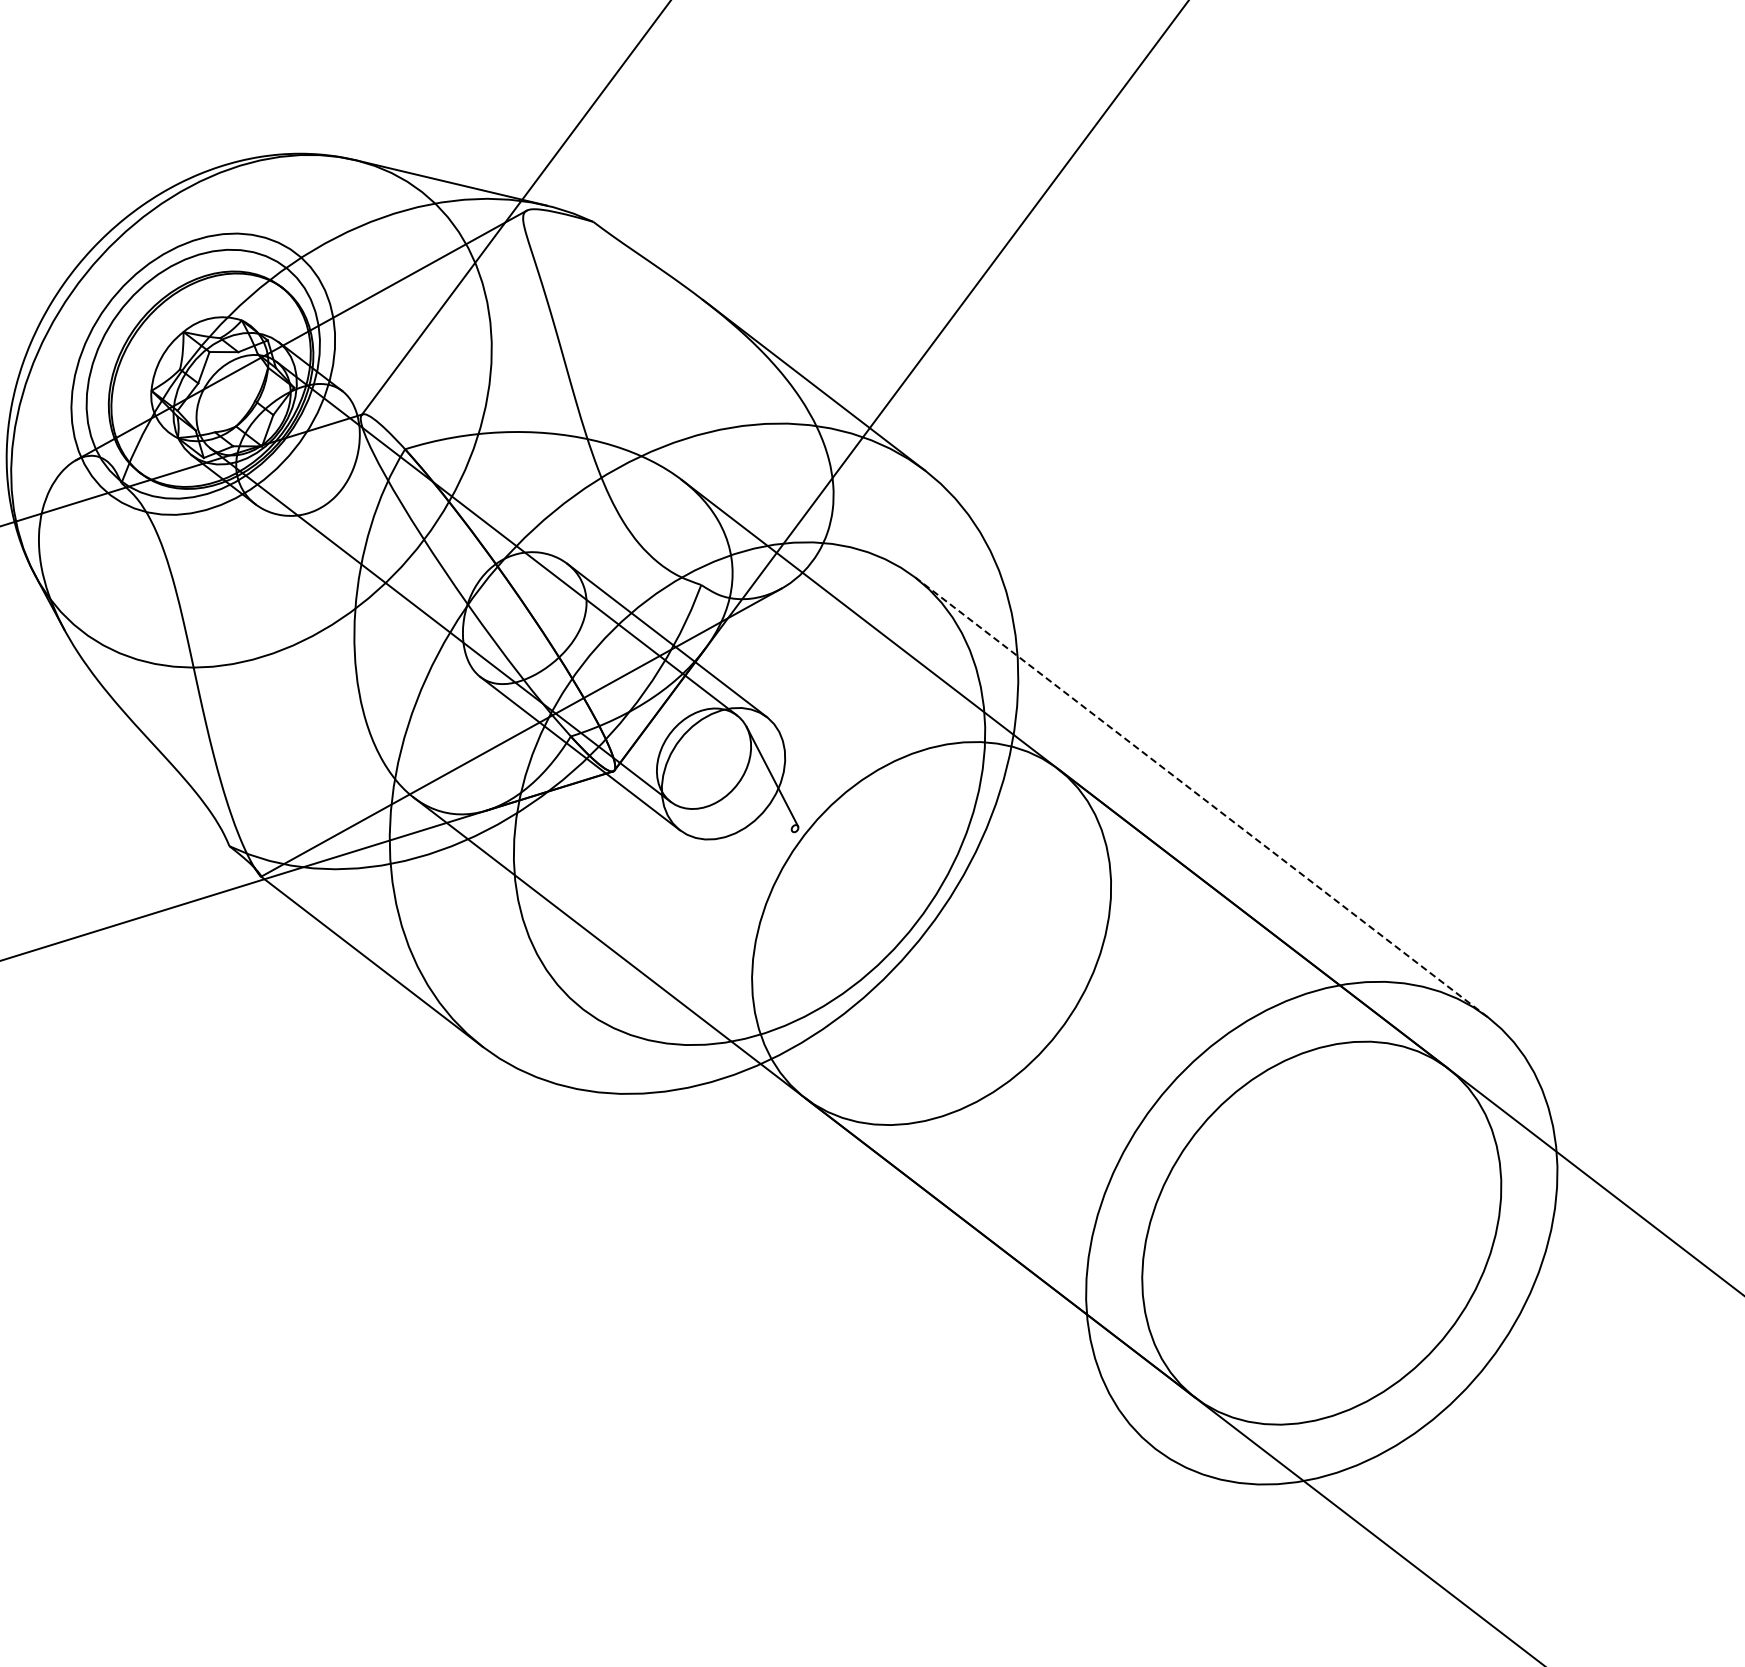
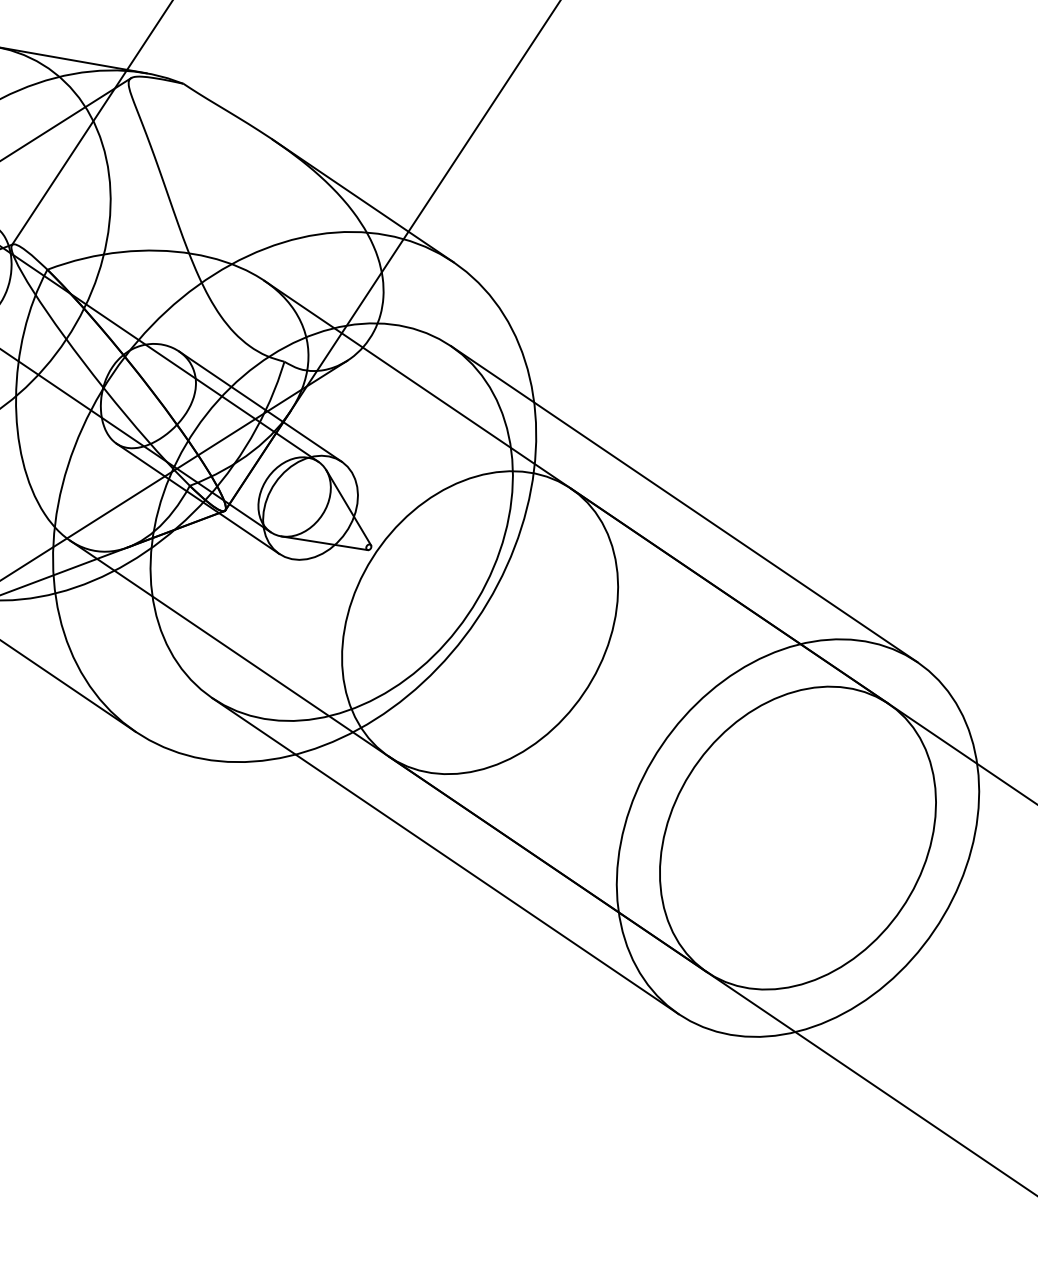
line: (1201, 797) -> (684, 504), dashed -> solid
line: (738, 820) -> (324, 543), added
line: (869, 1229) -> (445, 856), added

